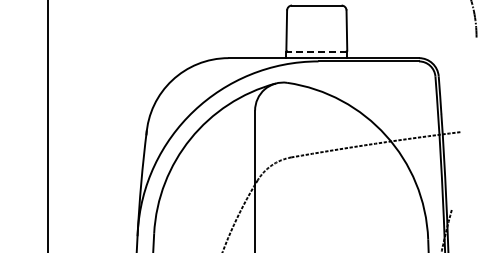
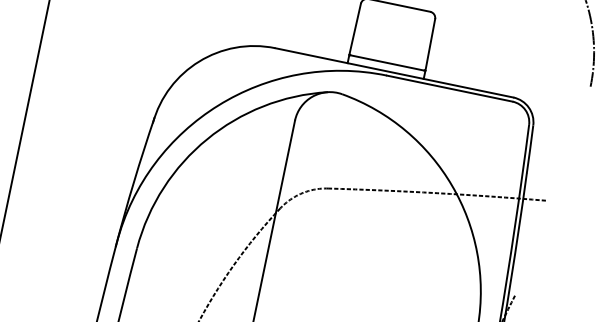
line: (316, 51) -> (387, 62), dashed -> solid

